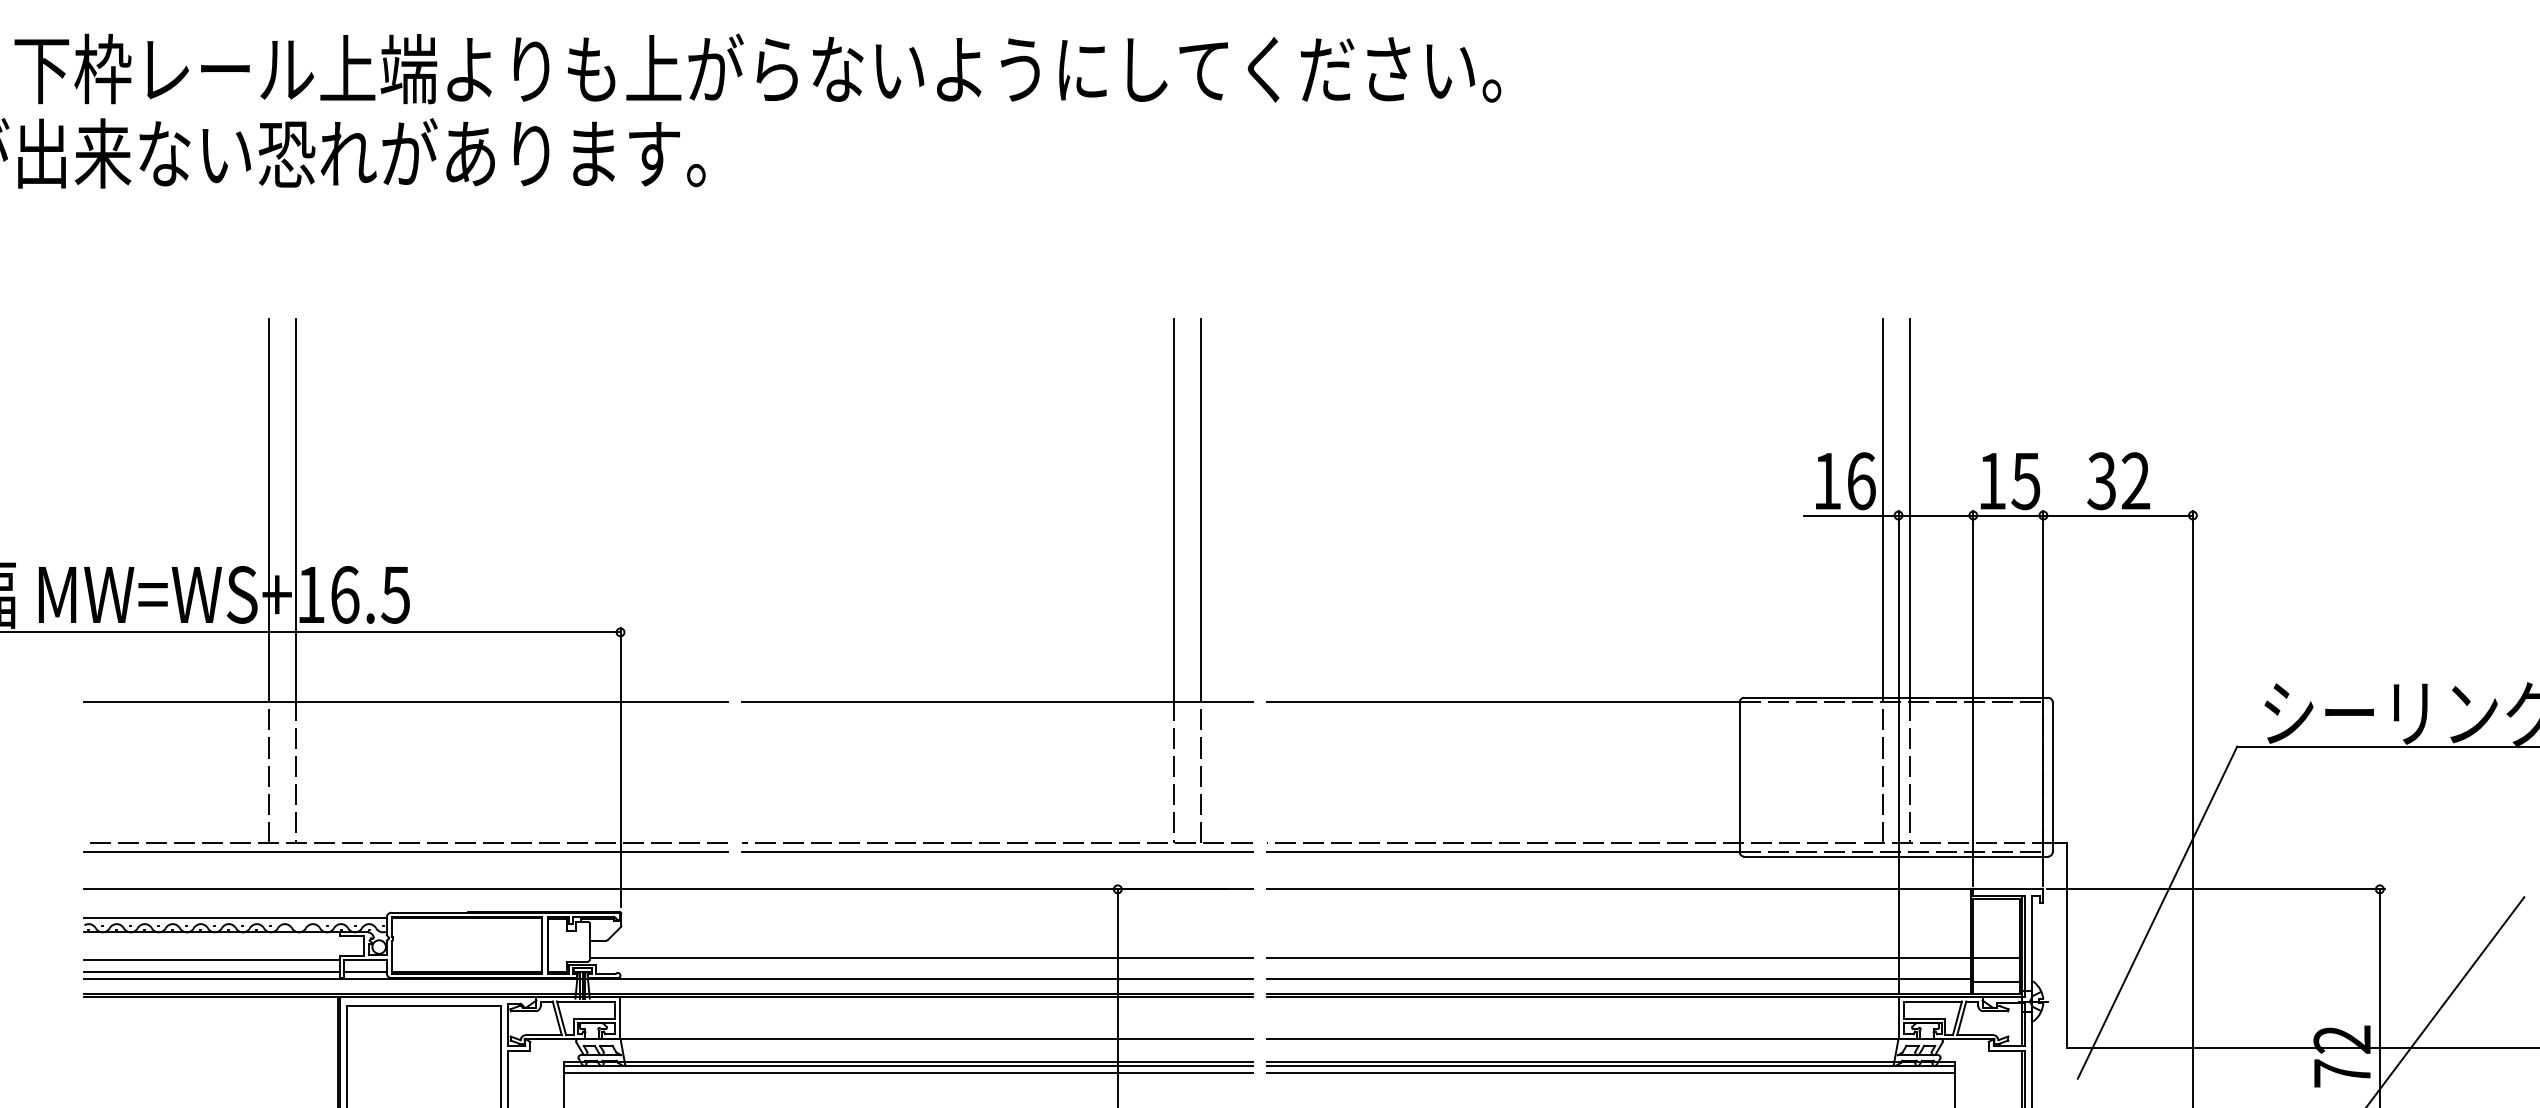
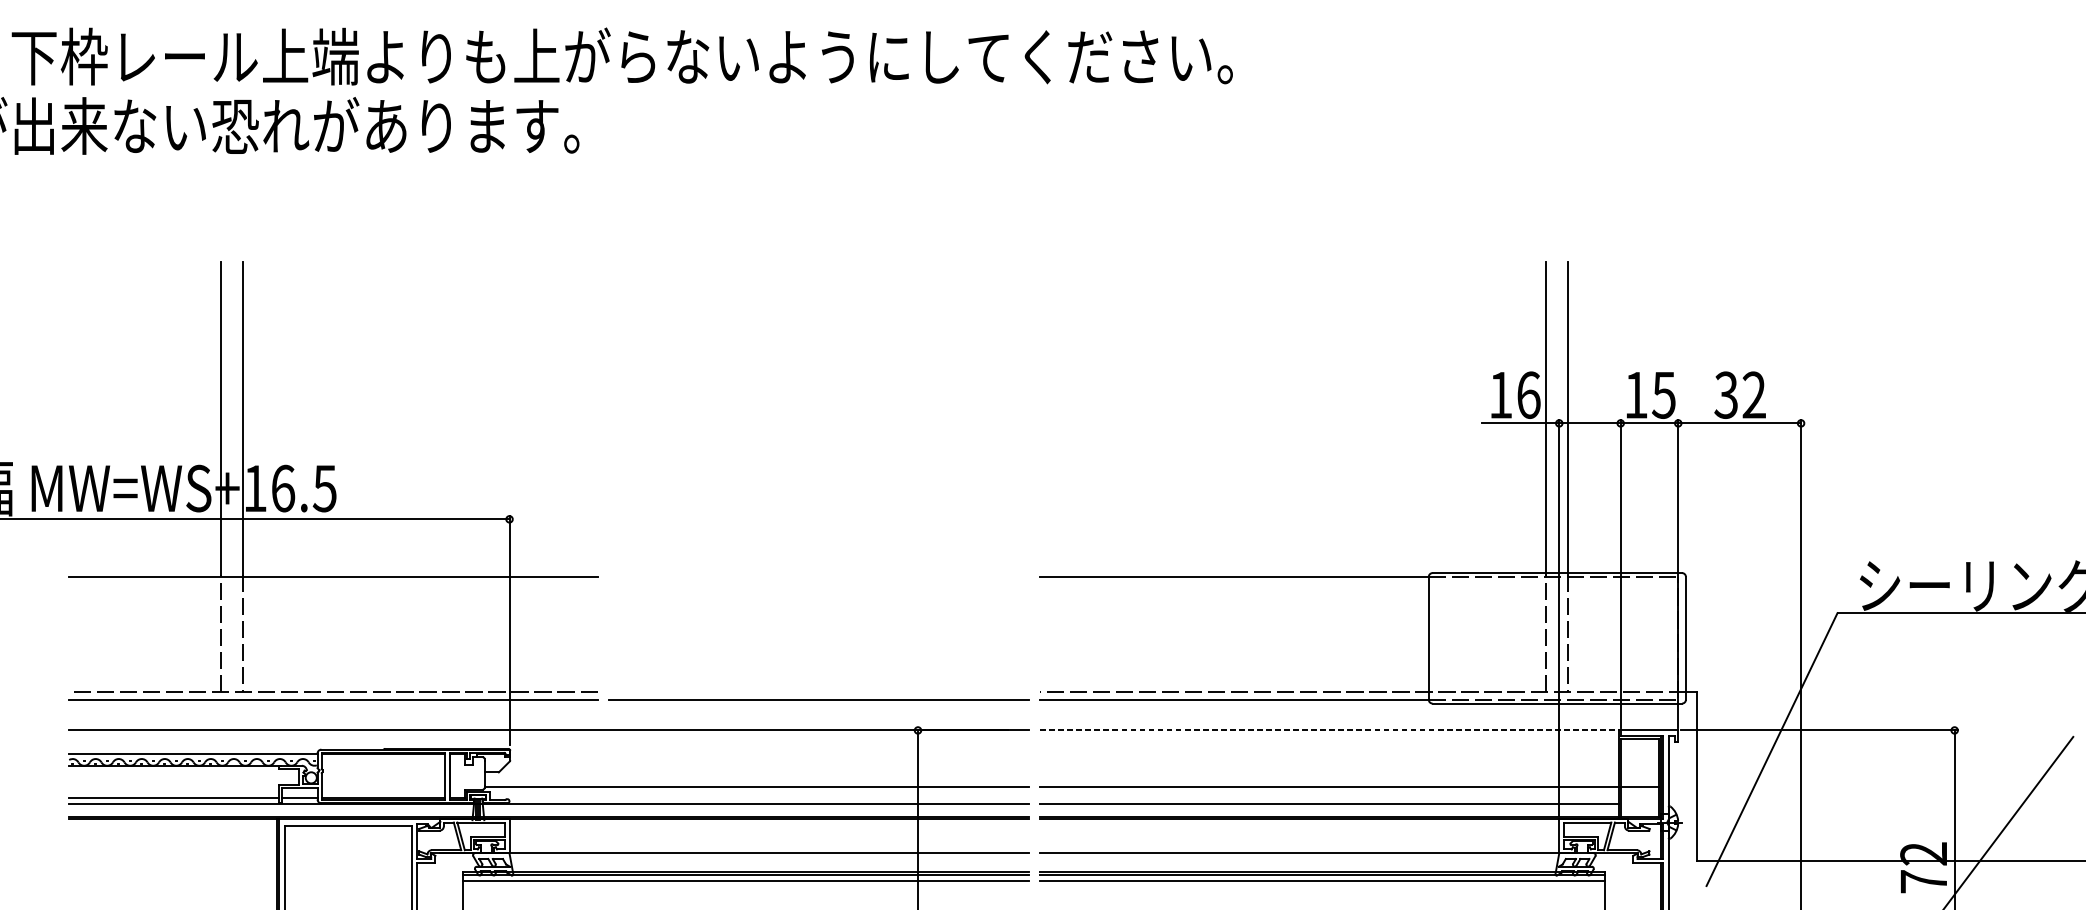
part: (997, 701) -> (819, 576), removed
line: (1621, 889) -> (1331, 730), solid -> dashed
line: (212, 959) -> (174, 788), removed
line: (1996, 981) -> (1639, 806), removed

